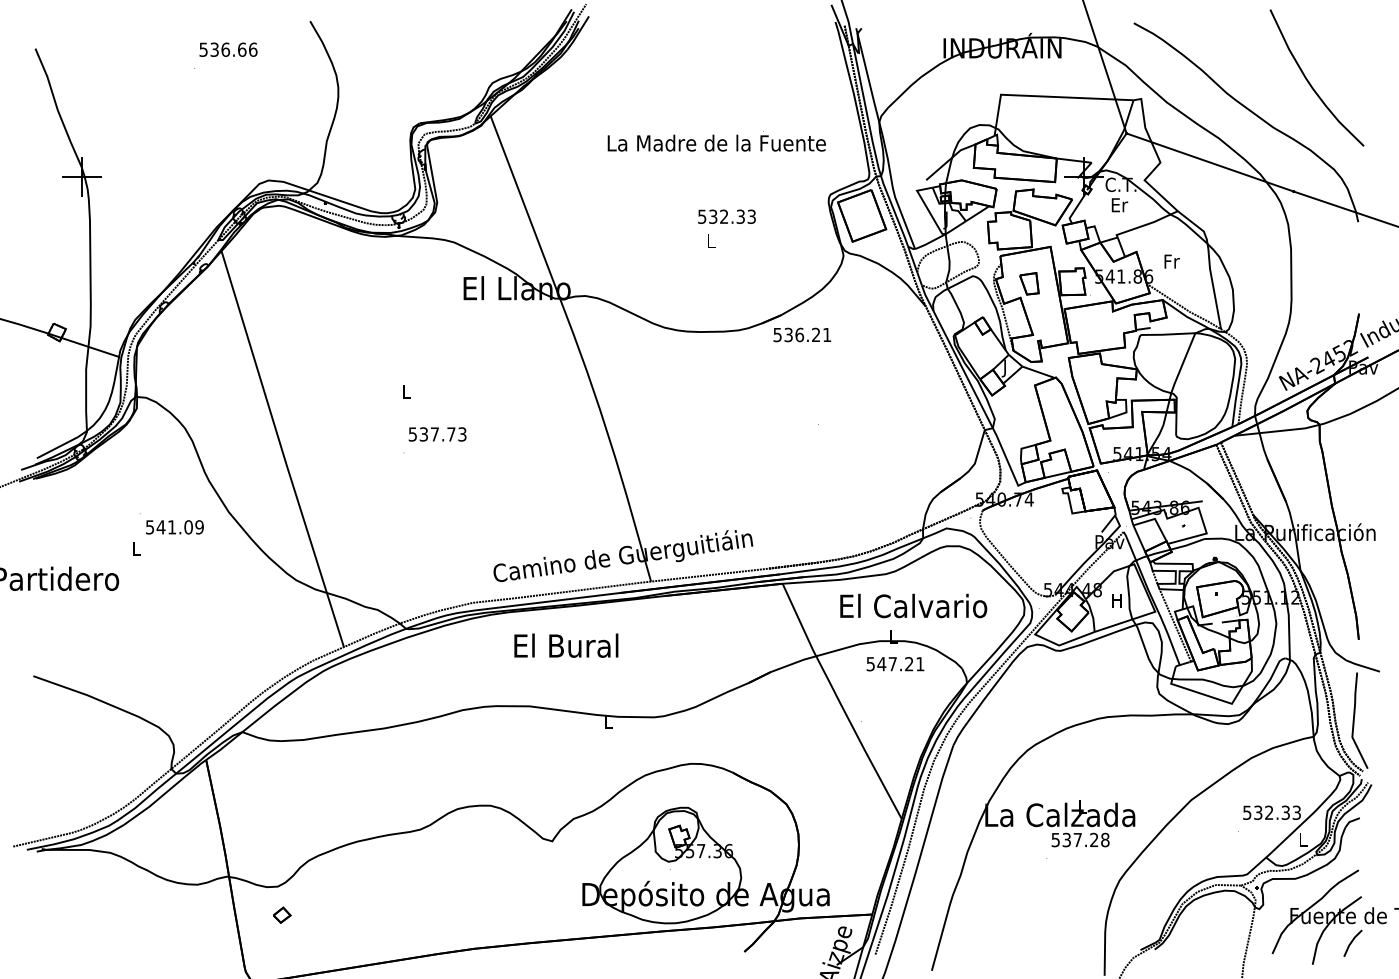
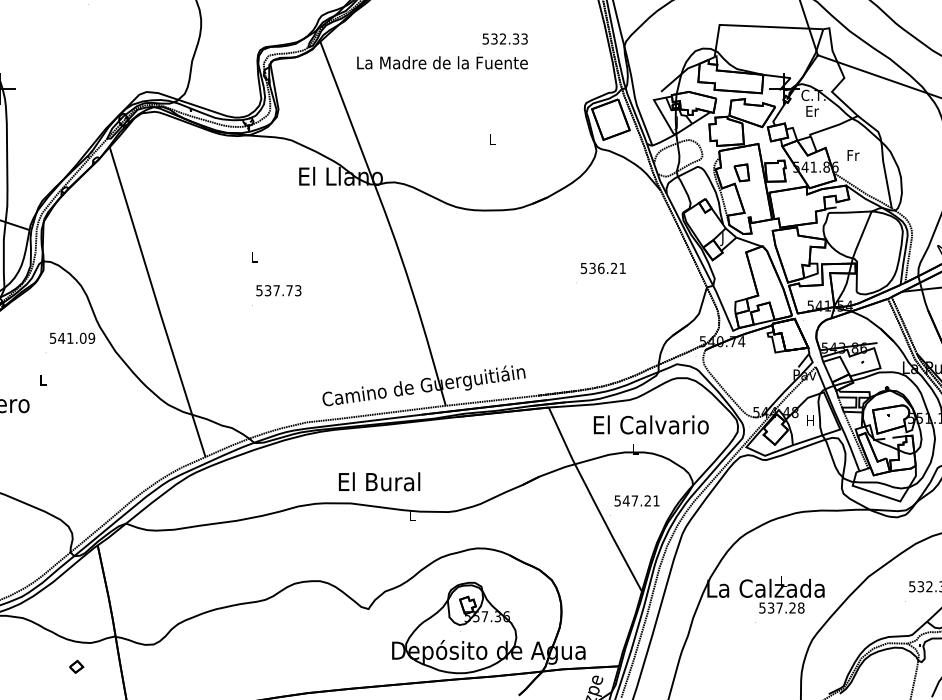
text: (716, 141) -> (442, 61), moved
text: (726, 216) -> (504, 38), moved
text: (802, 334) -> (603, 268), moved
text: (174, 527) -> (72, 338), moved
text: (566, 645) -> (379, 481), moved
text: (895, 664) -> (637, 501), moved
part: (282, 914) -> (76, 666), moved

